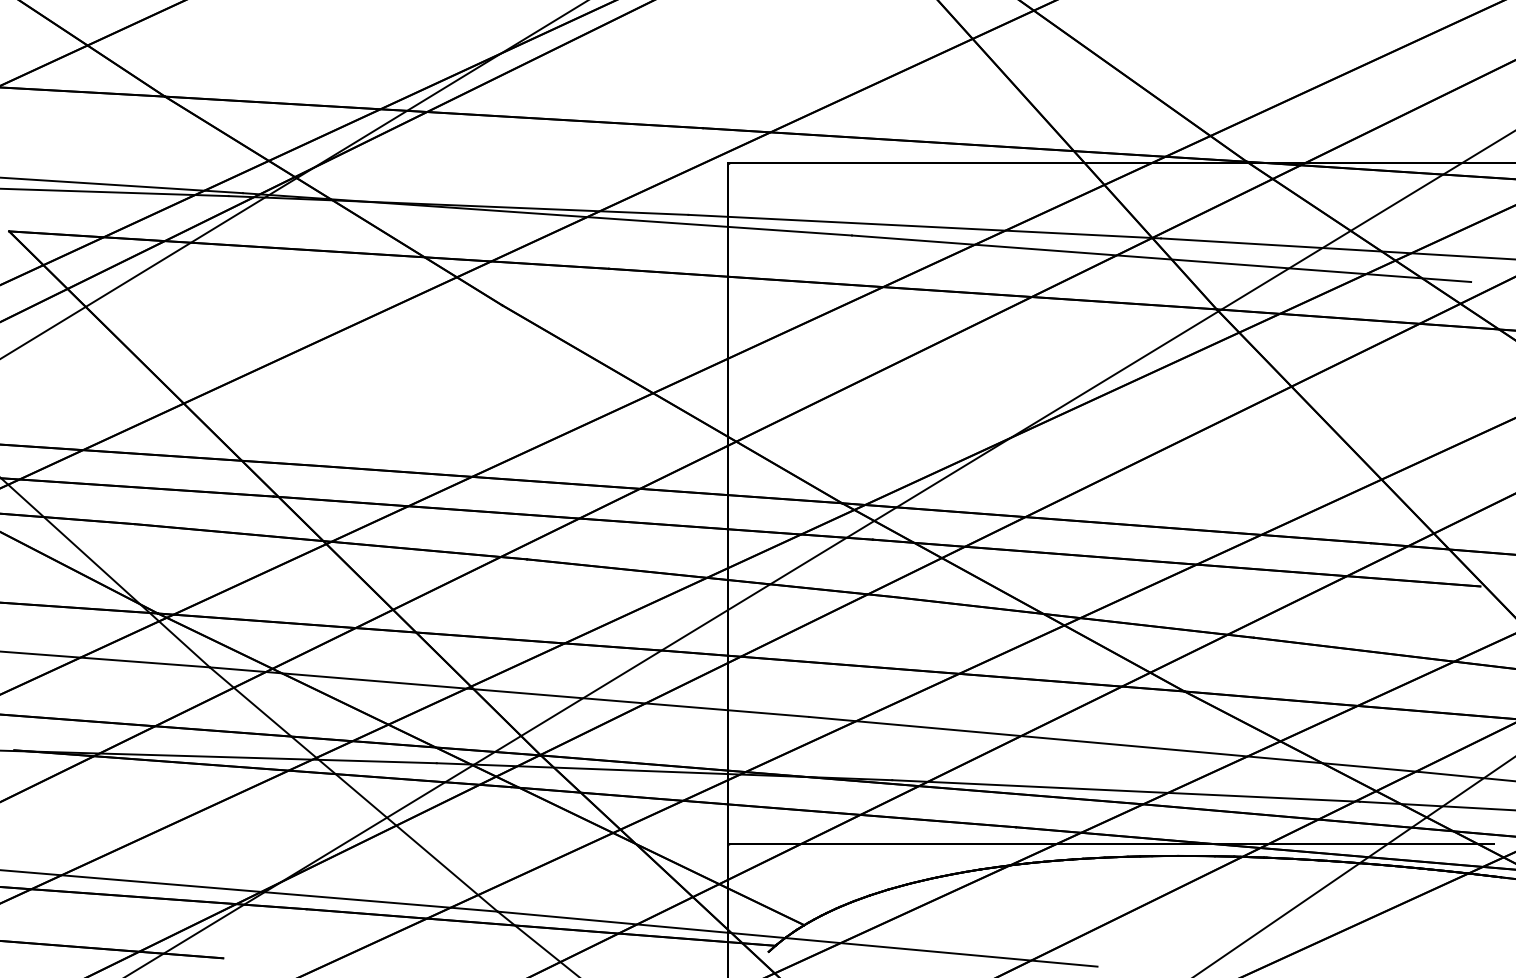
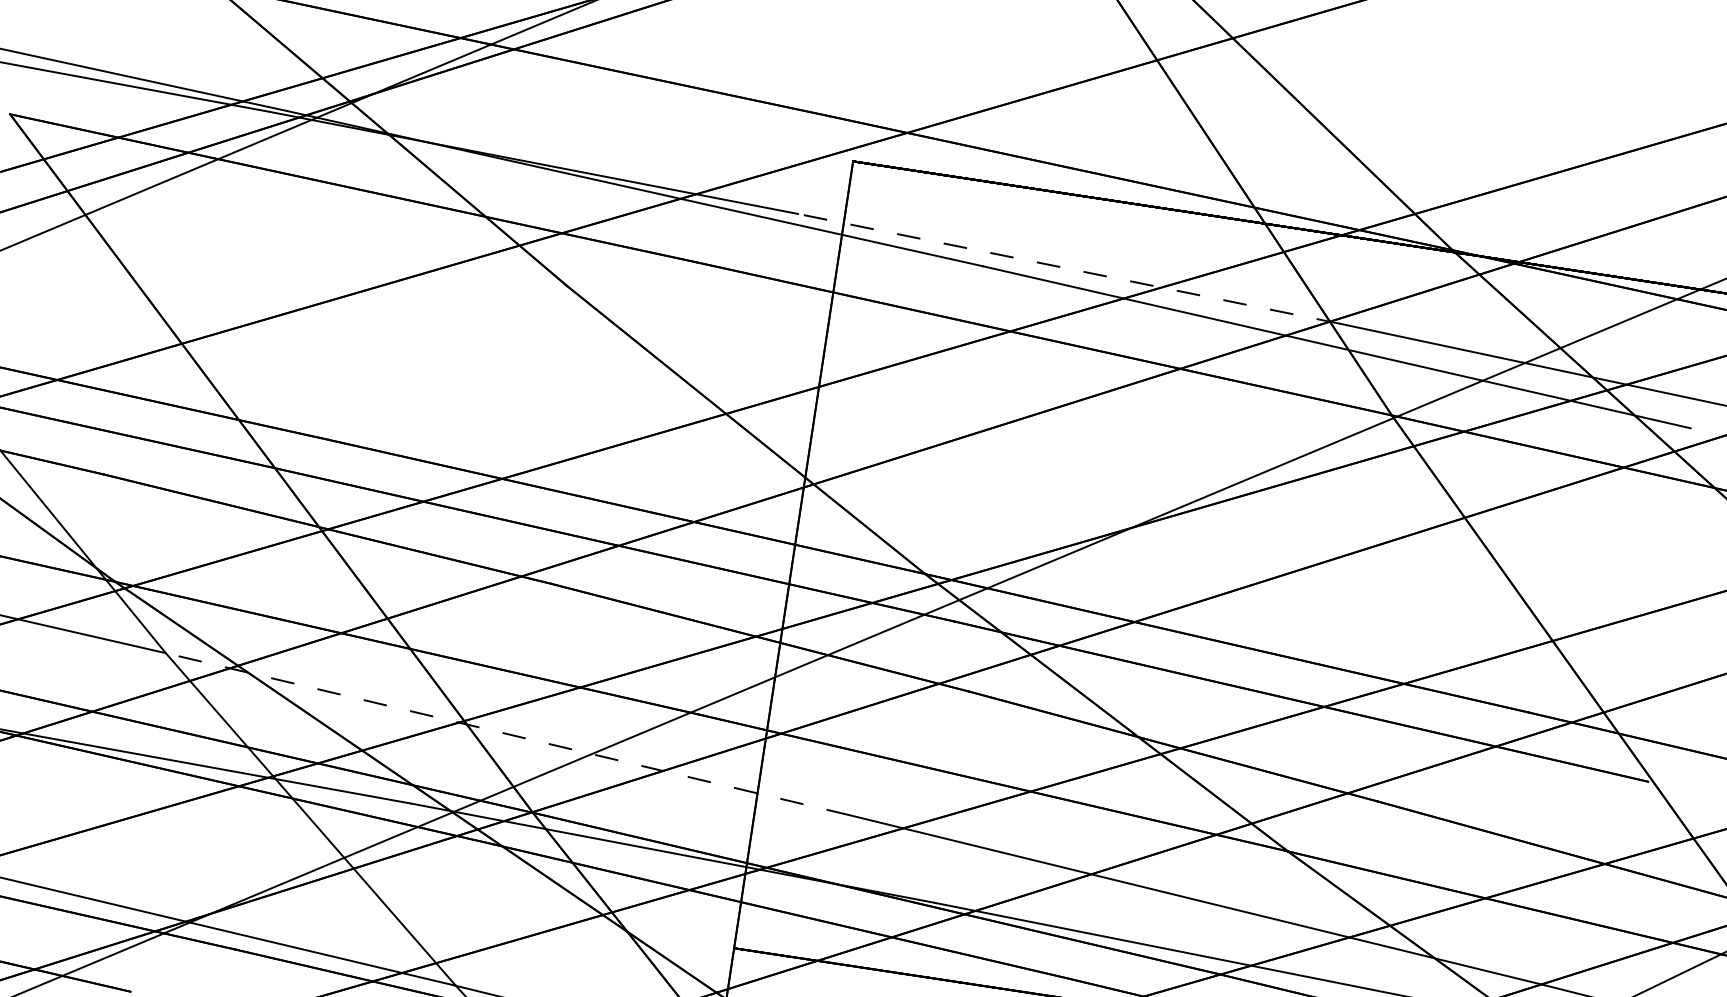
line: (924, 226) -> (1068, 268), solid -> dashed
line: (509, 692) -> (507, 734), solid -> dashed

